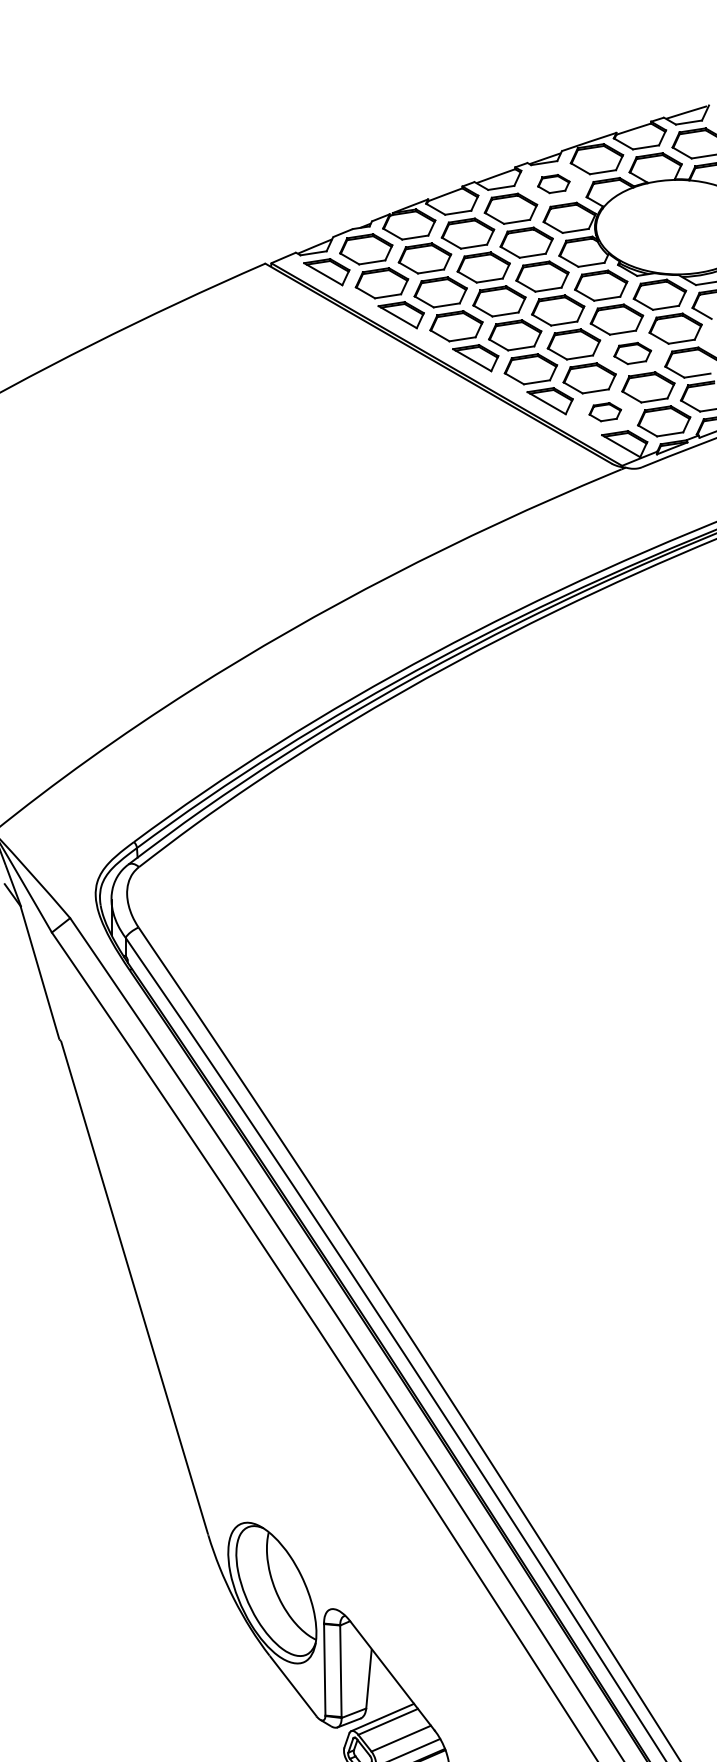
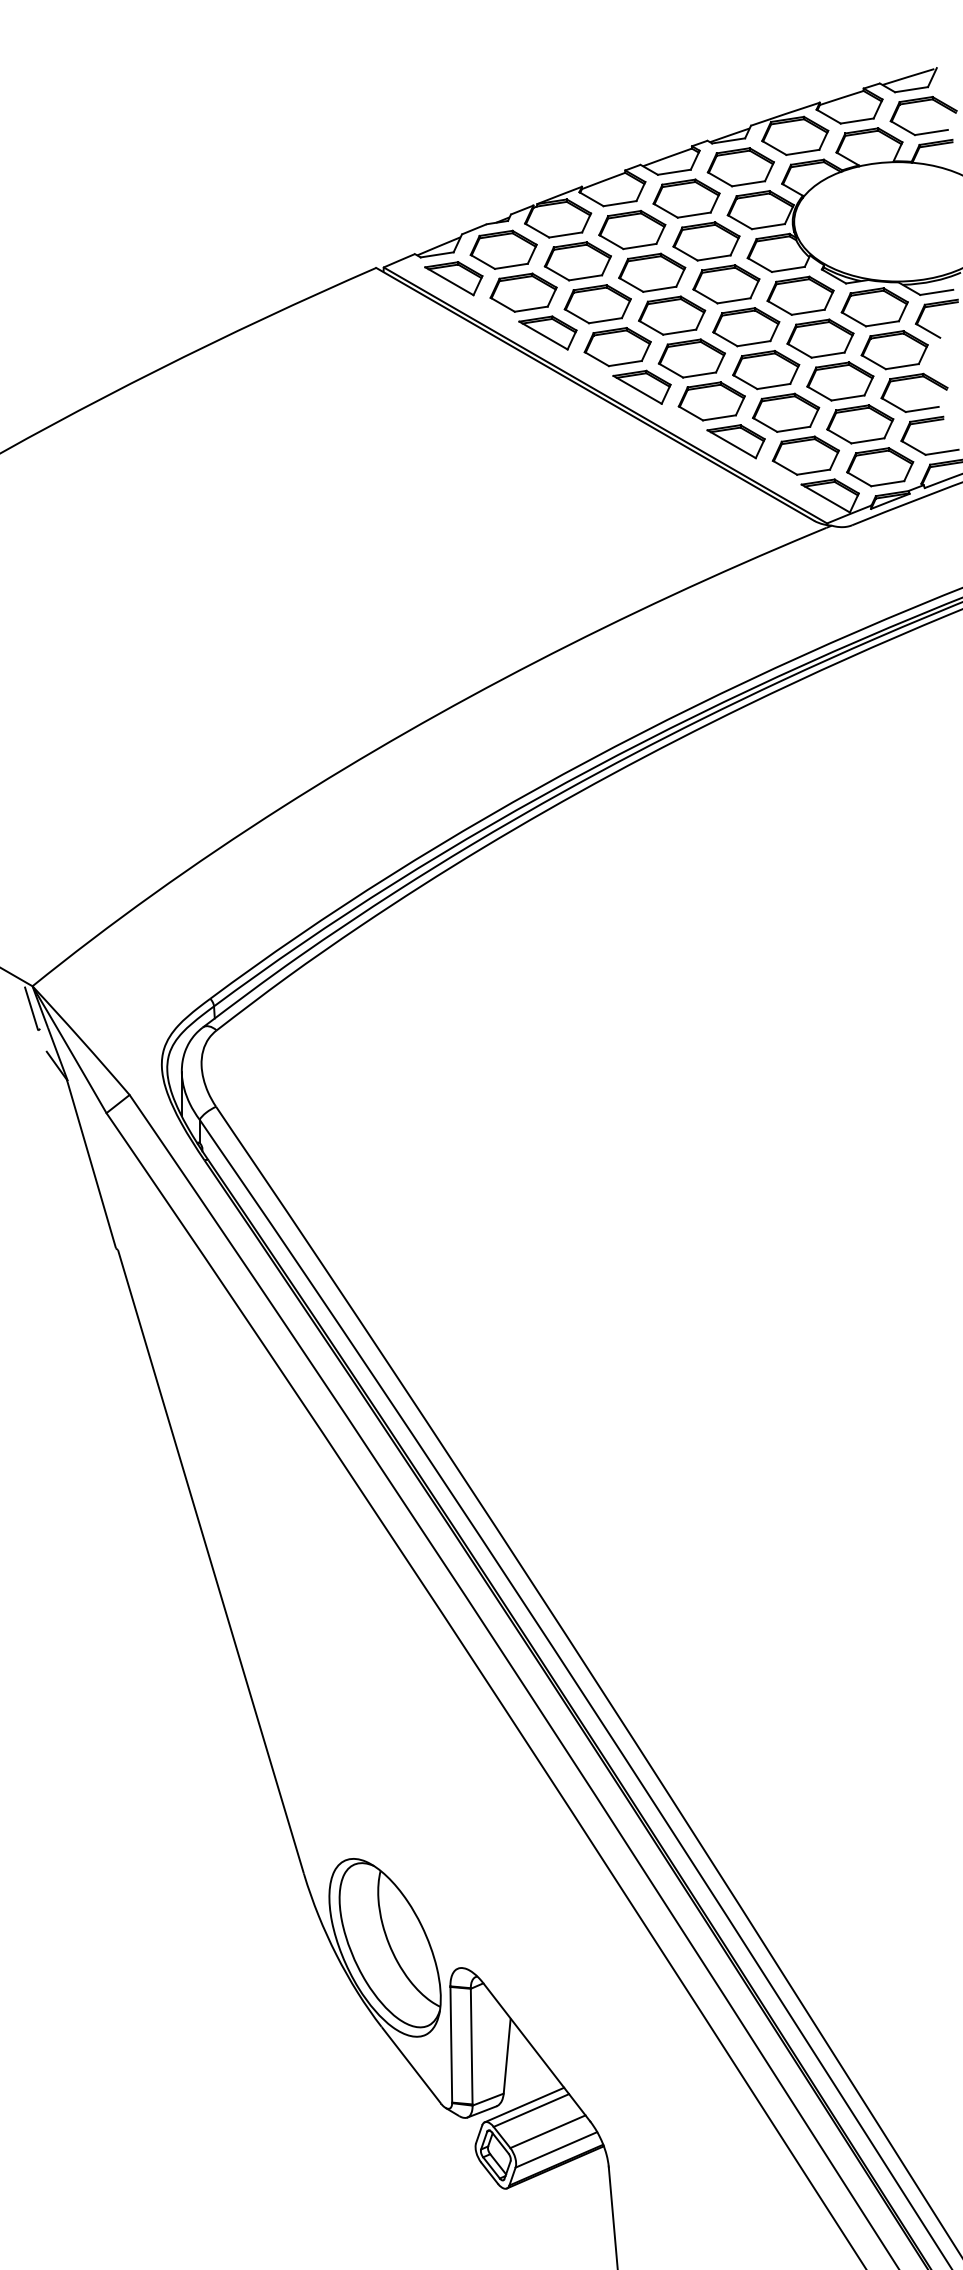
part: (553, 184) -> (740, 167), size x1.67
part: (632, 353) -> (840, 381), size x1.43
part: (605, 412) -> (805, 455), size x1.67

